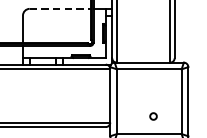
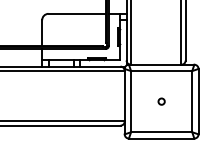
line: (60, 8) -> (77, 13), dashed -> solid
circle: (153, 116) -> (161, 101), moved

